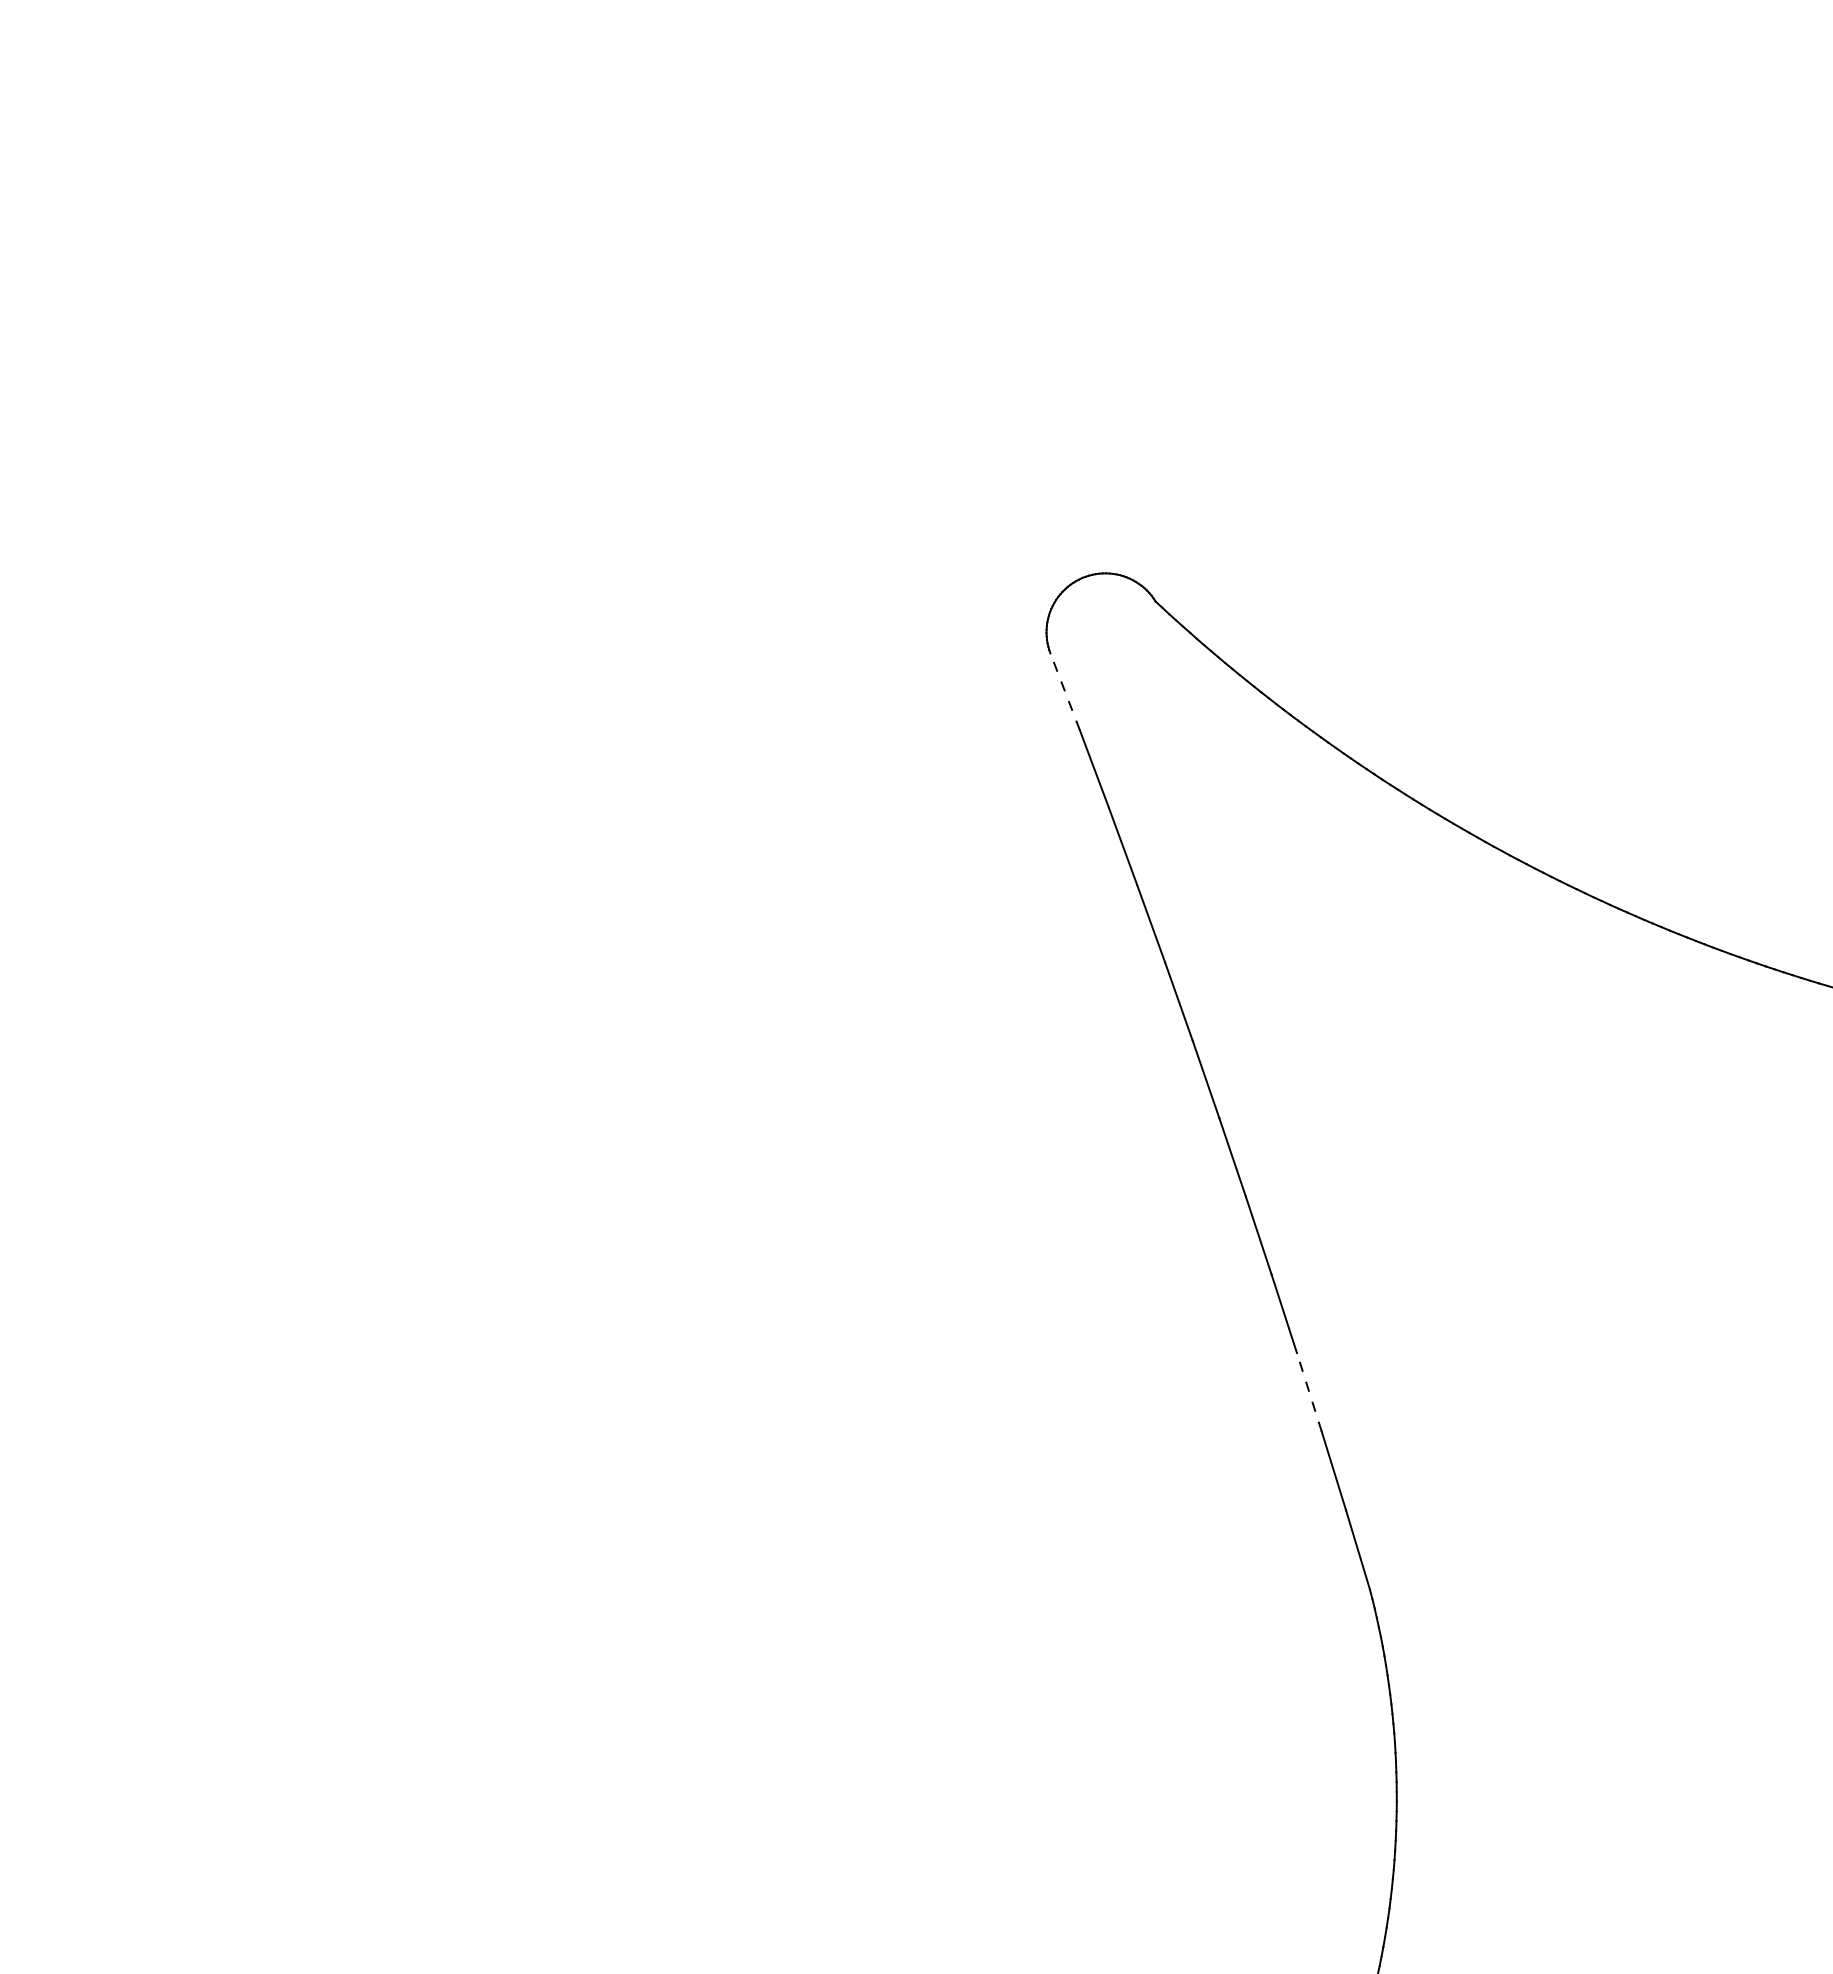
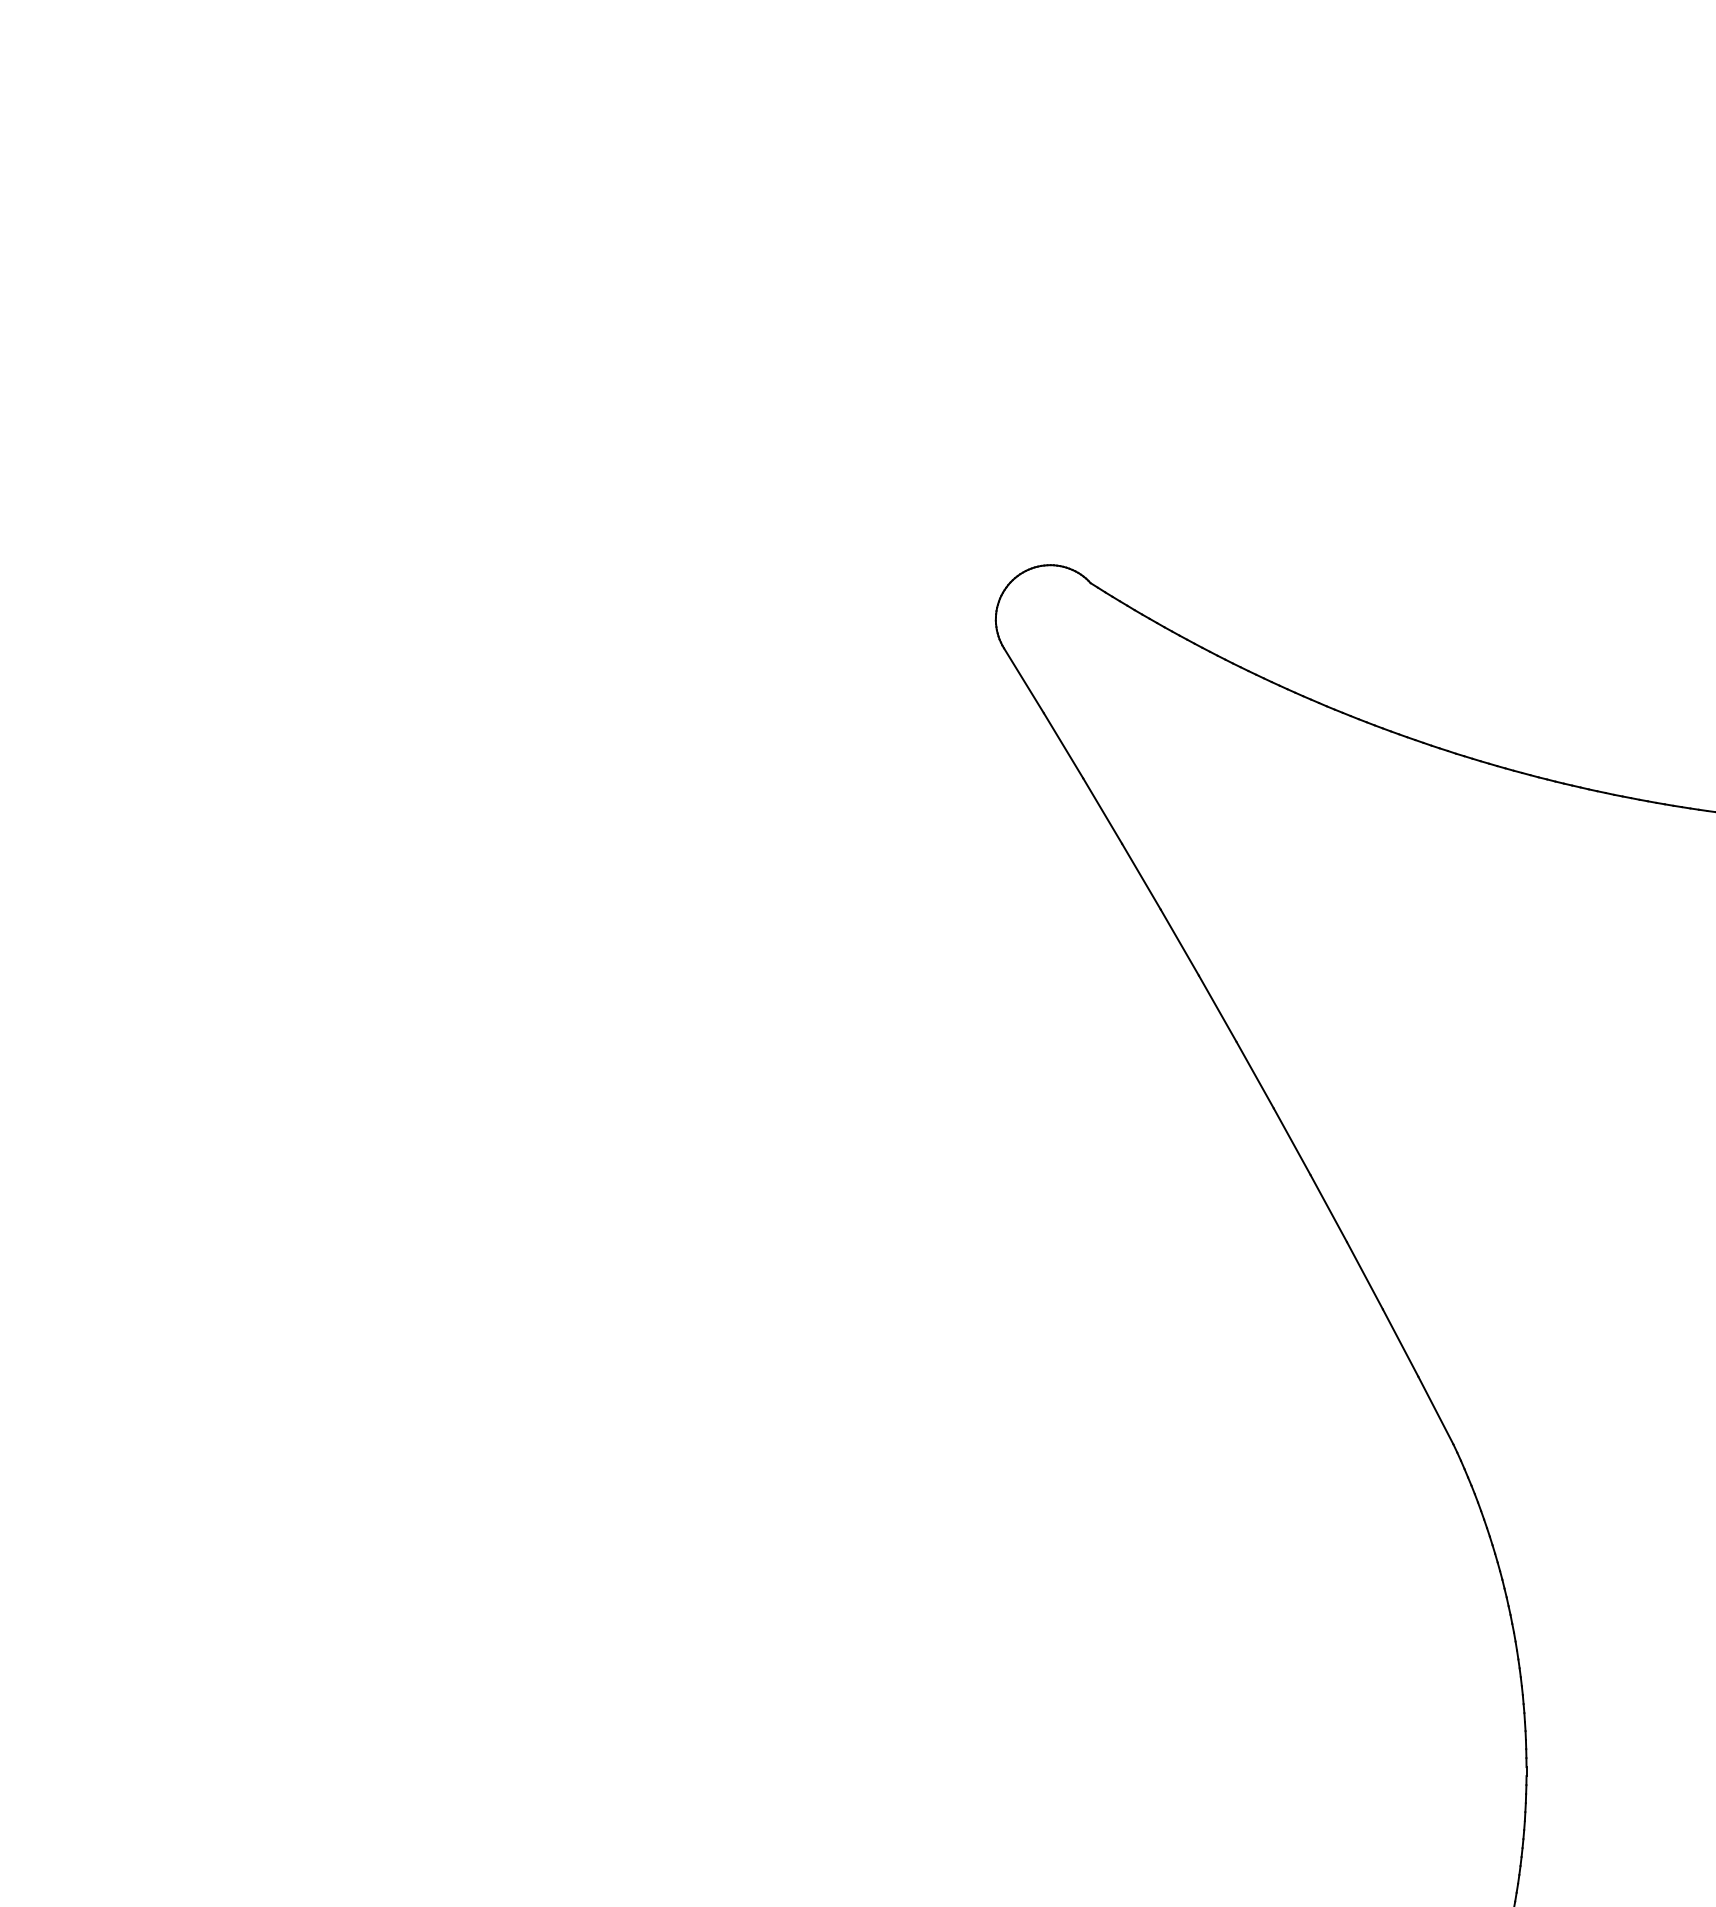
line: (1064, 691) -> (1023, 680), dashed -> solid
line: (1308, 1392) -> (1364, 1275), dashed -> solid

